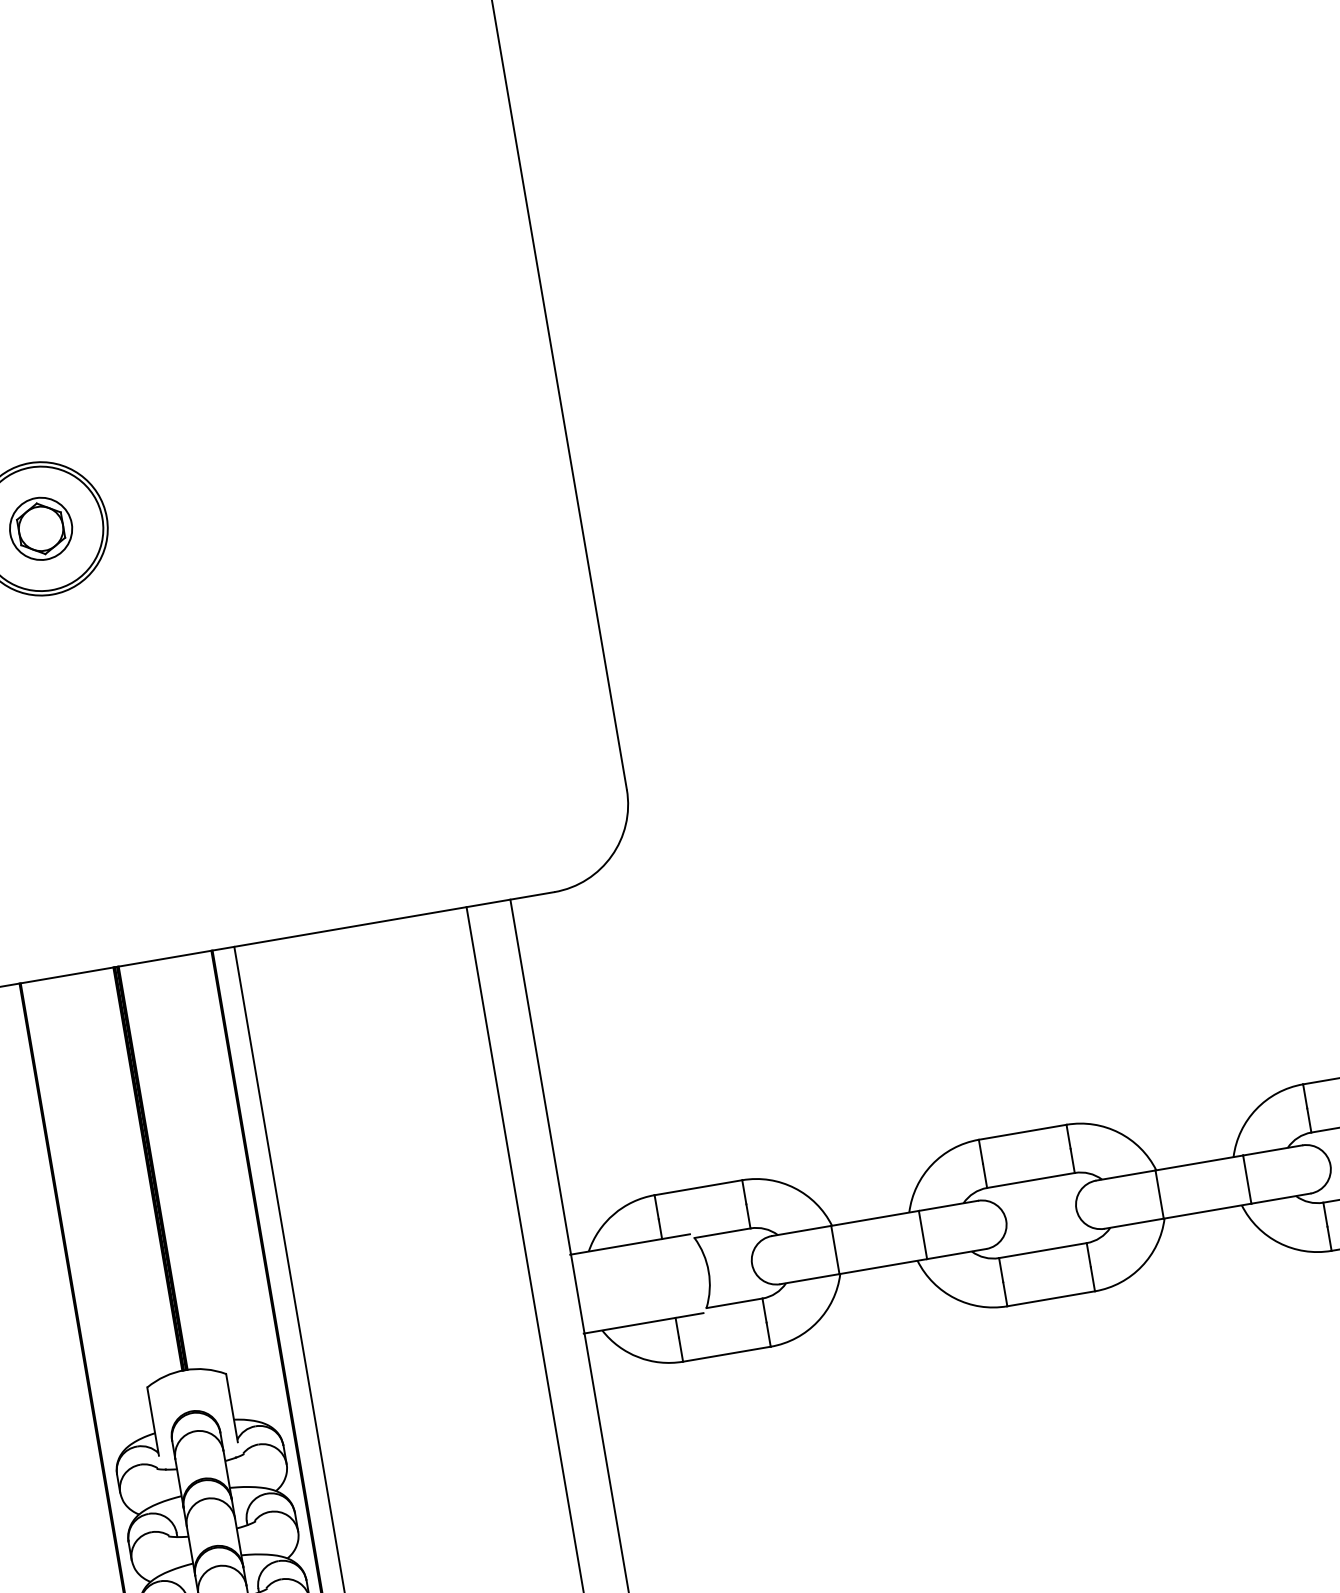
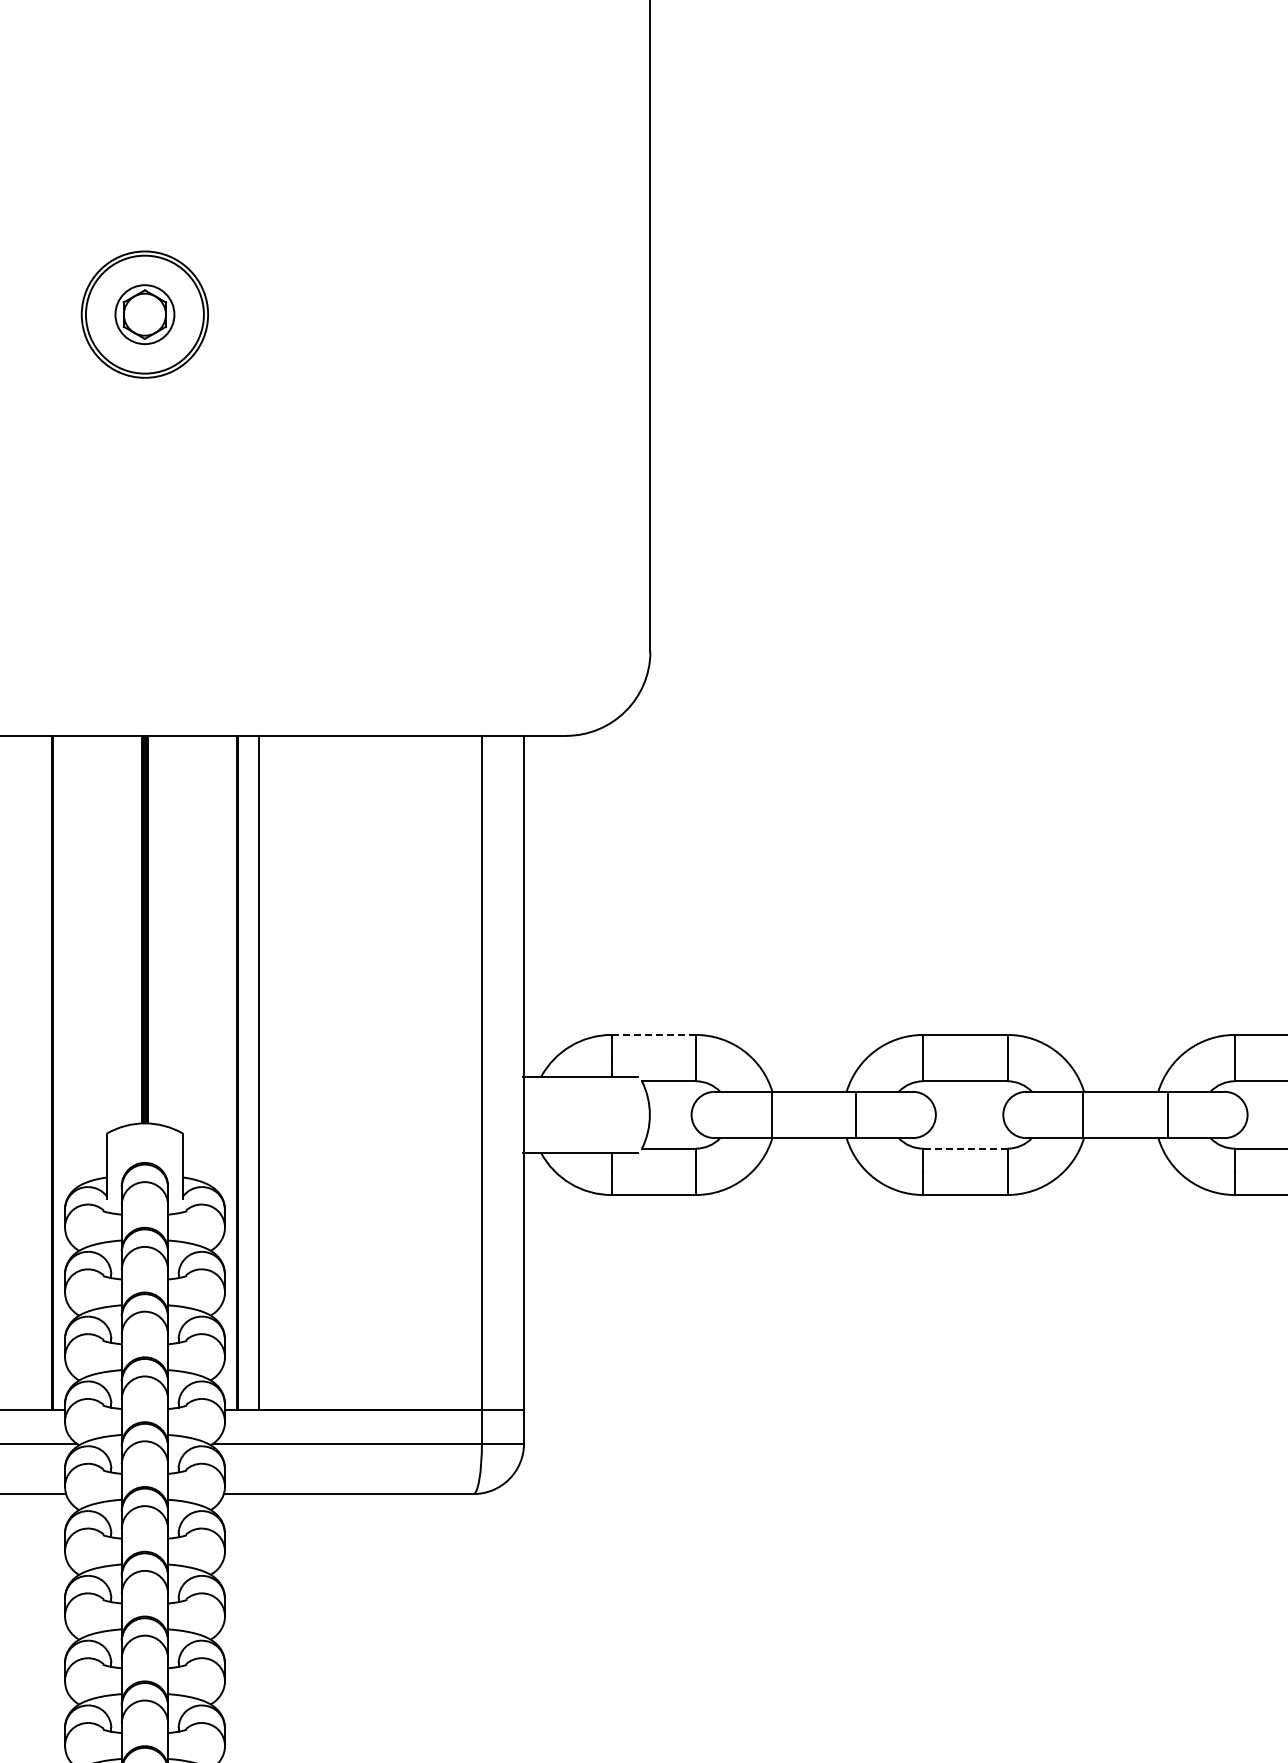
line: (698, 1187) -> (653, 1034), solid -> dashed
line: (1041, 1250) -> (964, 1148), solid -> dashed

